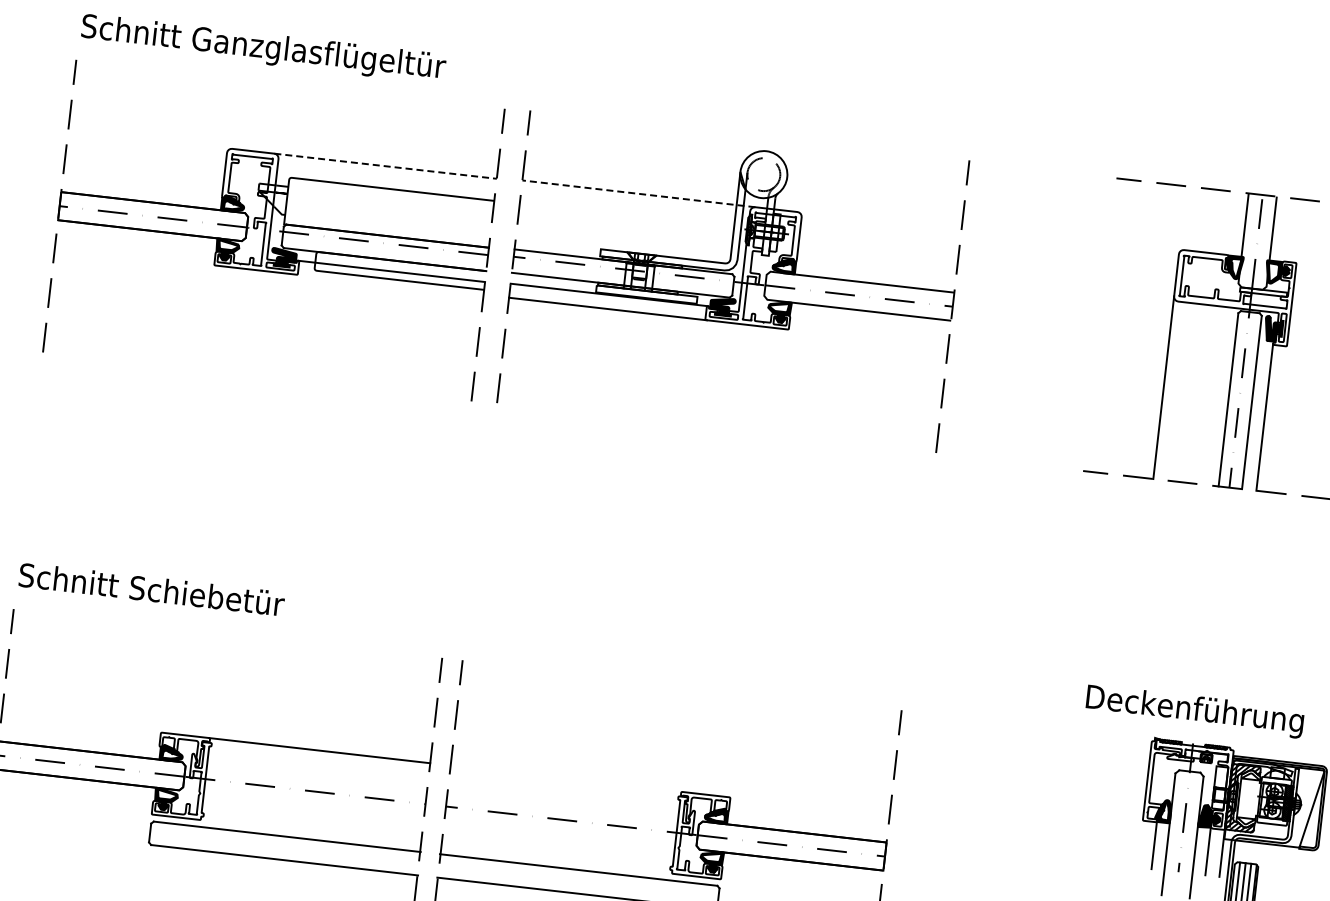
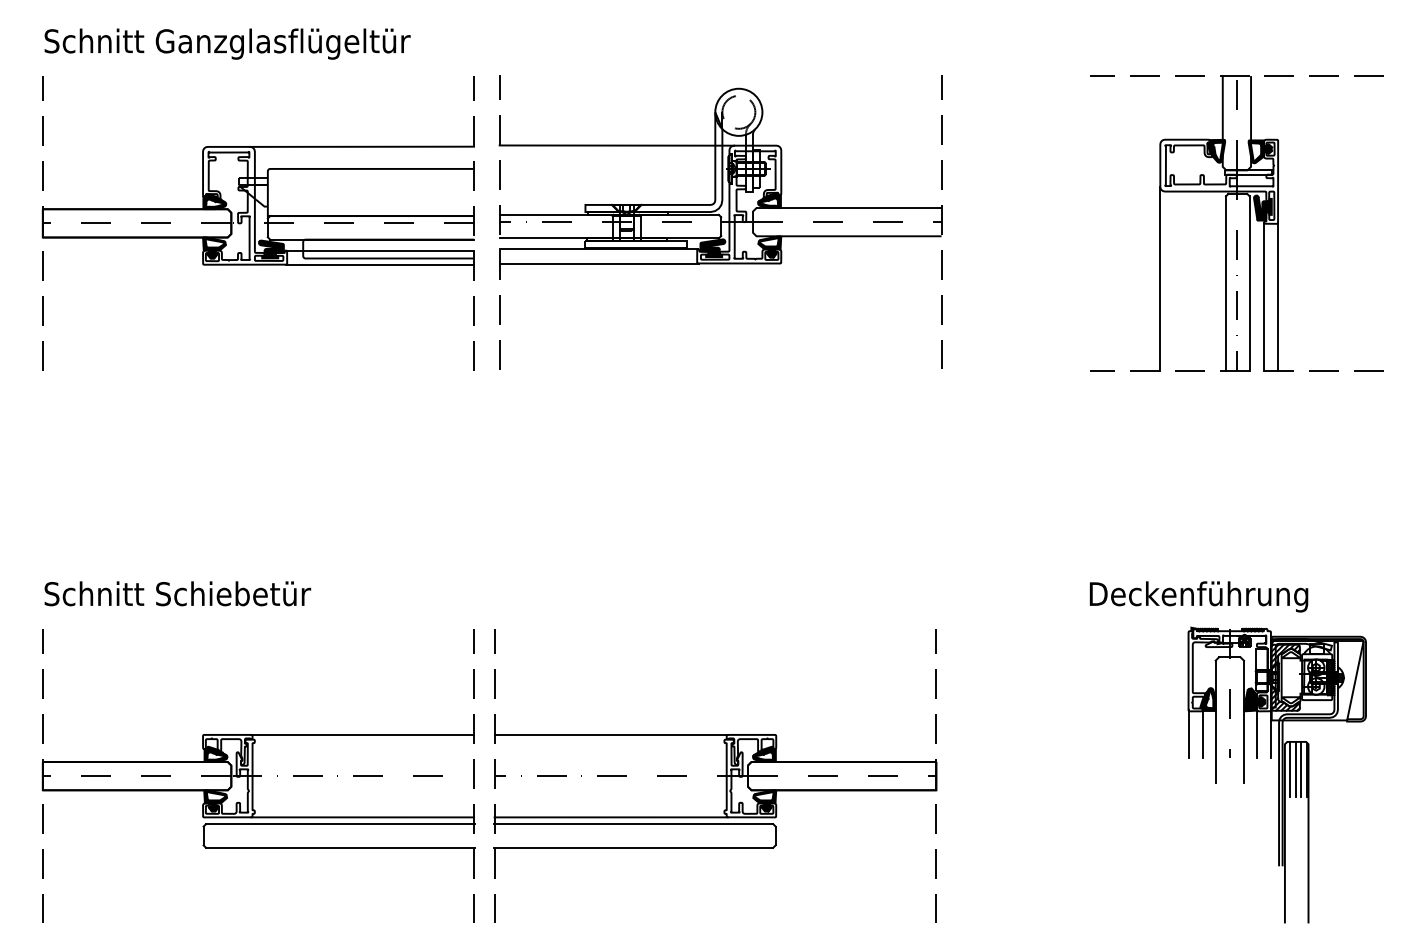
line: (386, 165) -> (362, 146), dashed -> solid
line: (638, 193) -> (616, 145), dashed -> solid
line: (390, 285) -> (380, 264), added
line: (1279, 418) -> (1278, 296), added
text: (1194, 711) -> (1198, 596), moved
line: (565, 778) -> (610, 734), added
line: (310, 832) -> (362, 817), added
line: (1140, 843) -> (1188, 734), added
line: (556, 860) -> (610, 817), added

